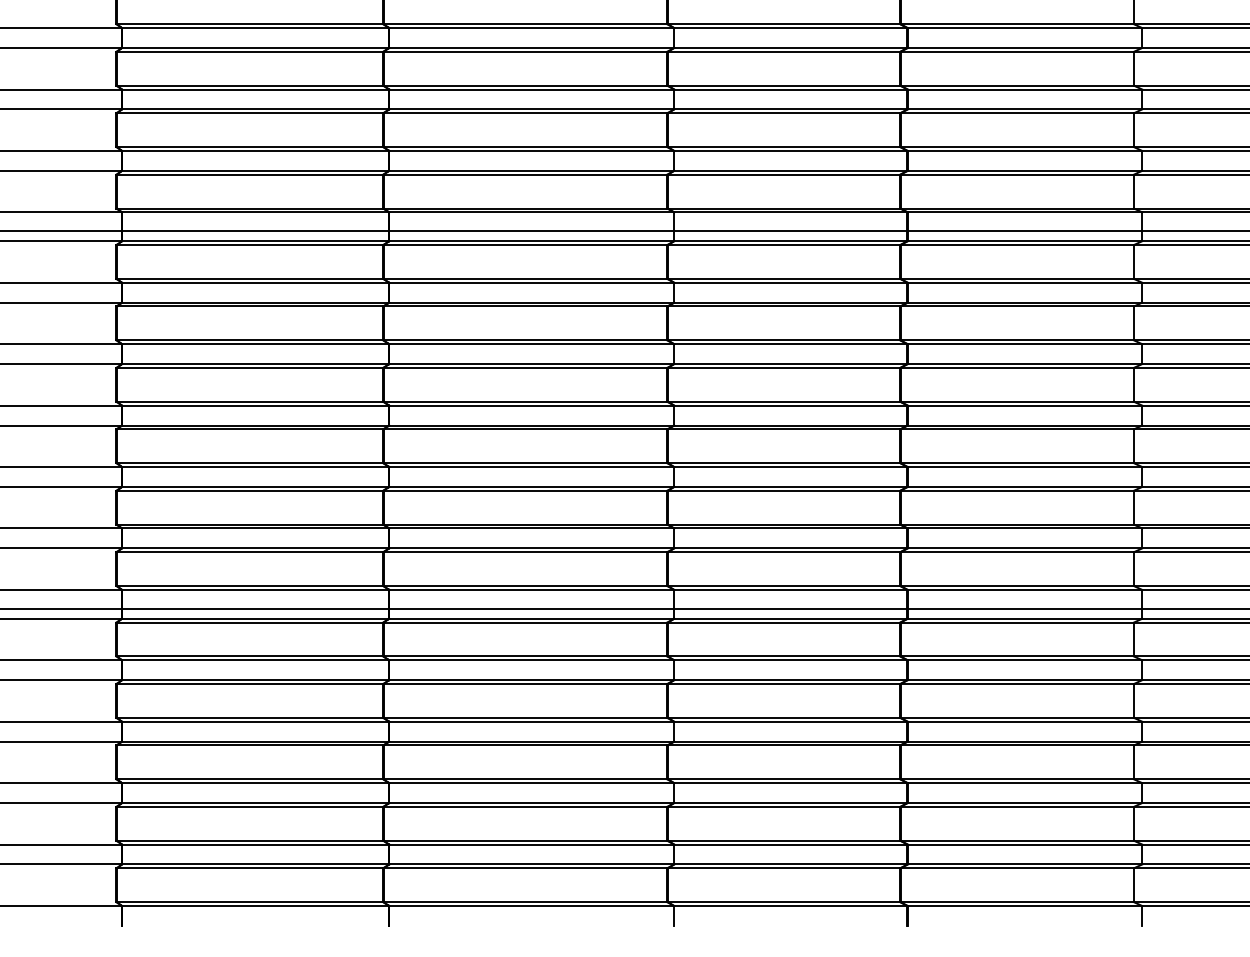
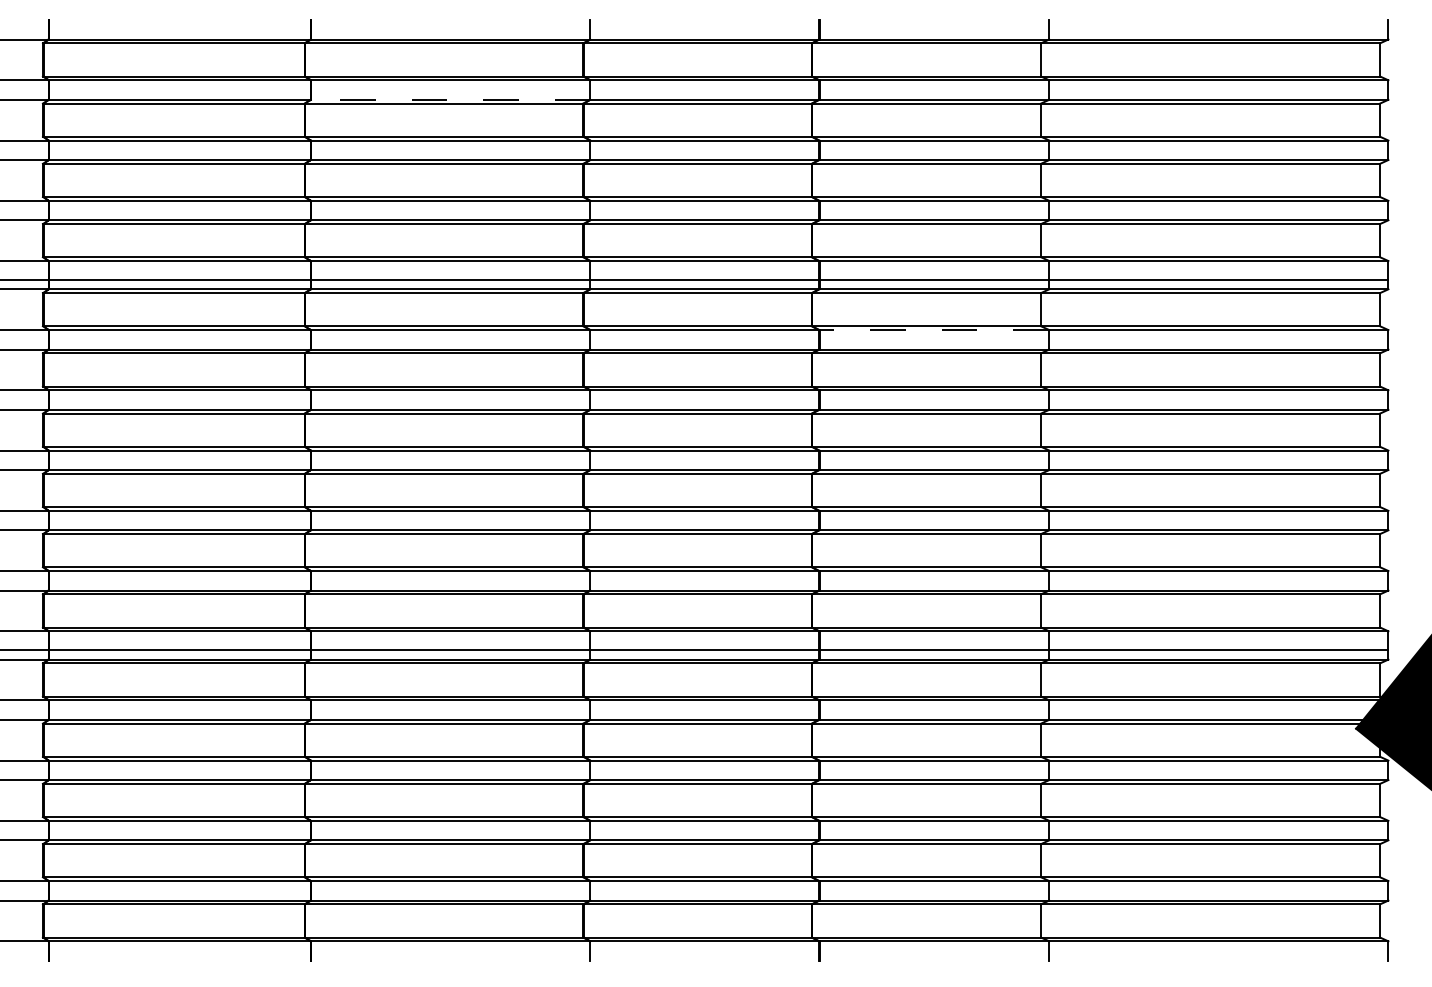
line: (531, 47) -> (450, 99), solid -> dashed
line: (1025, 283) -> (934, 330), solid -> dashed

